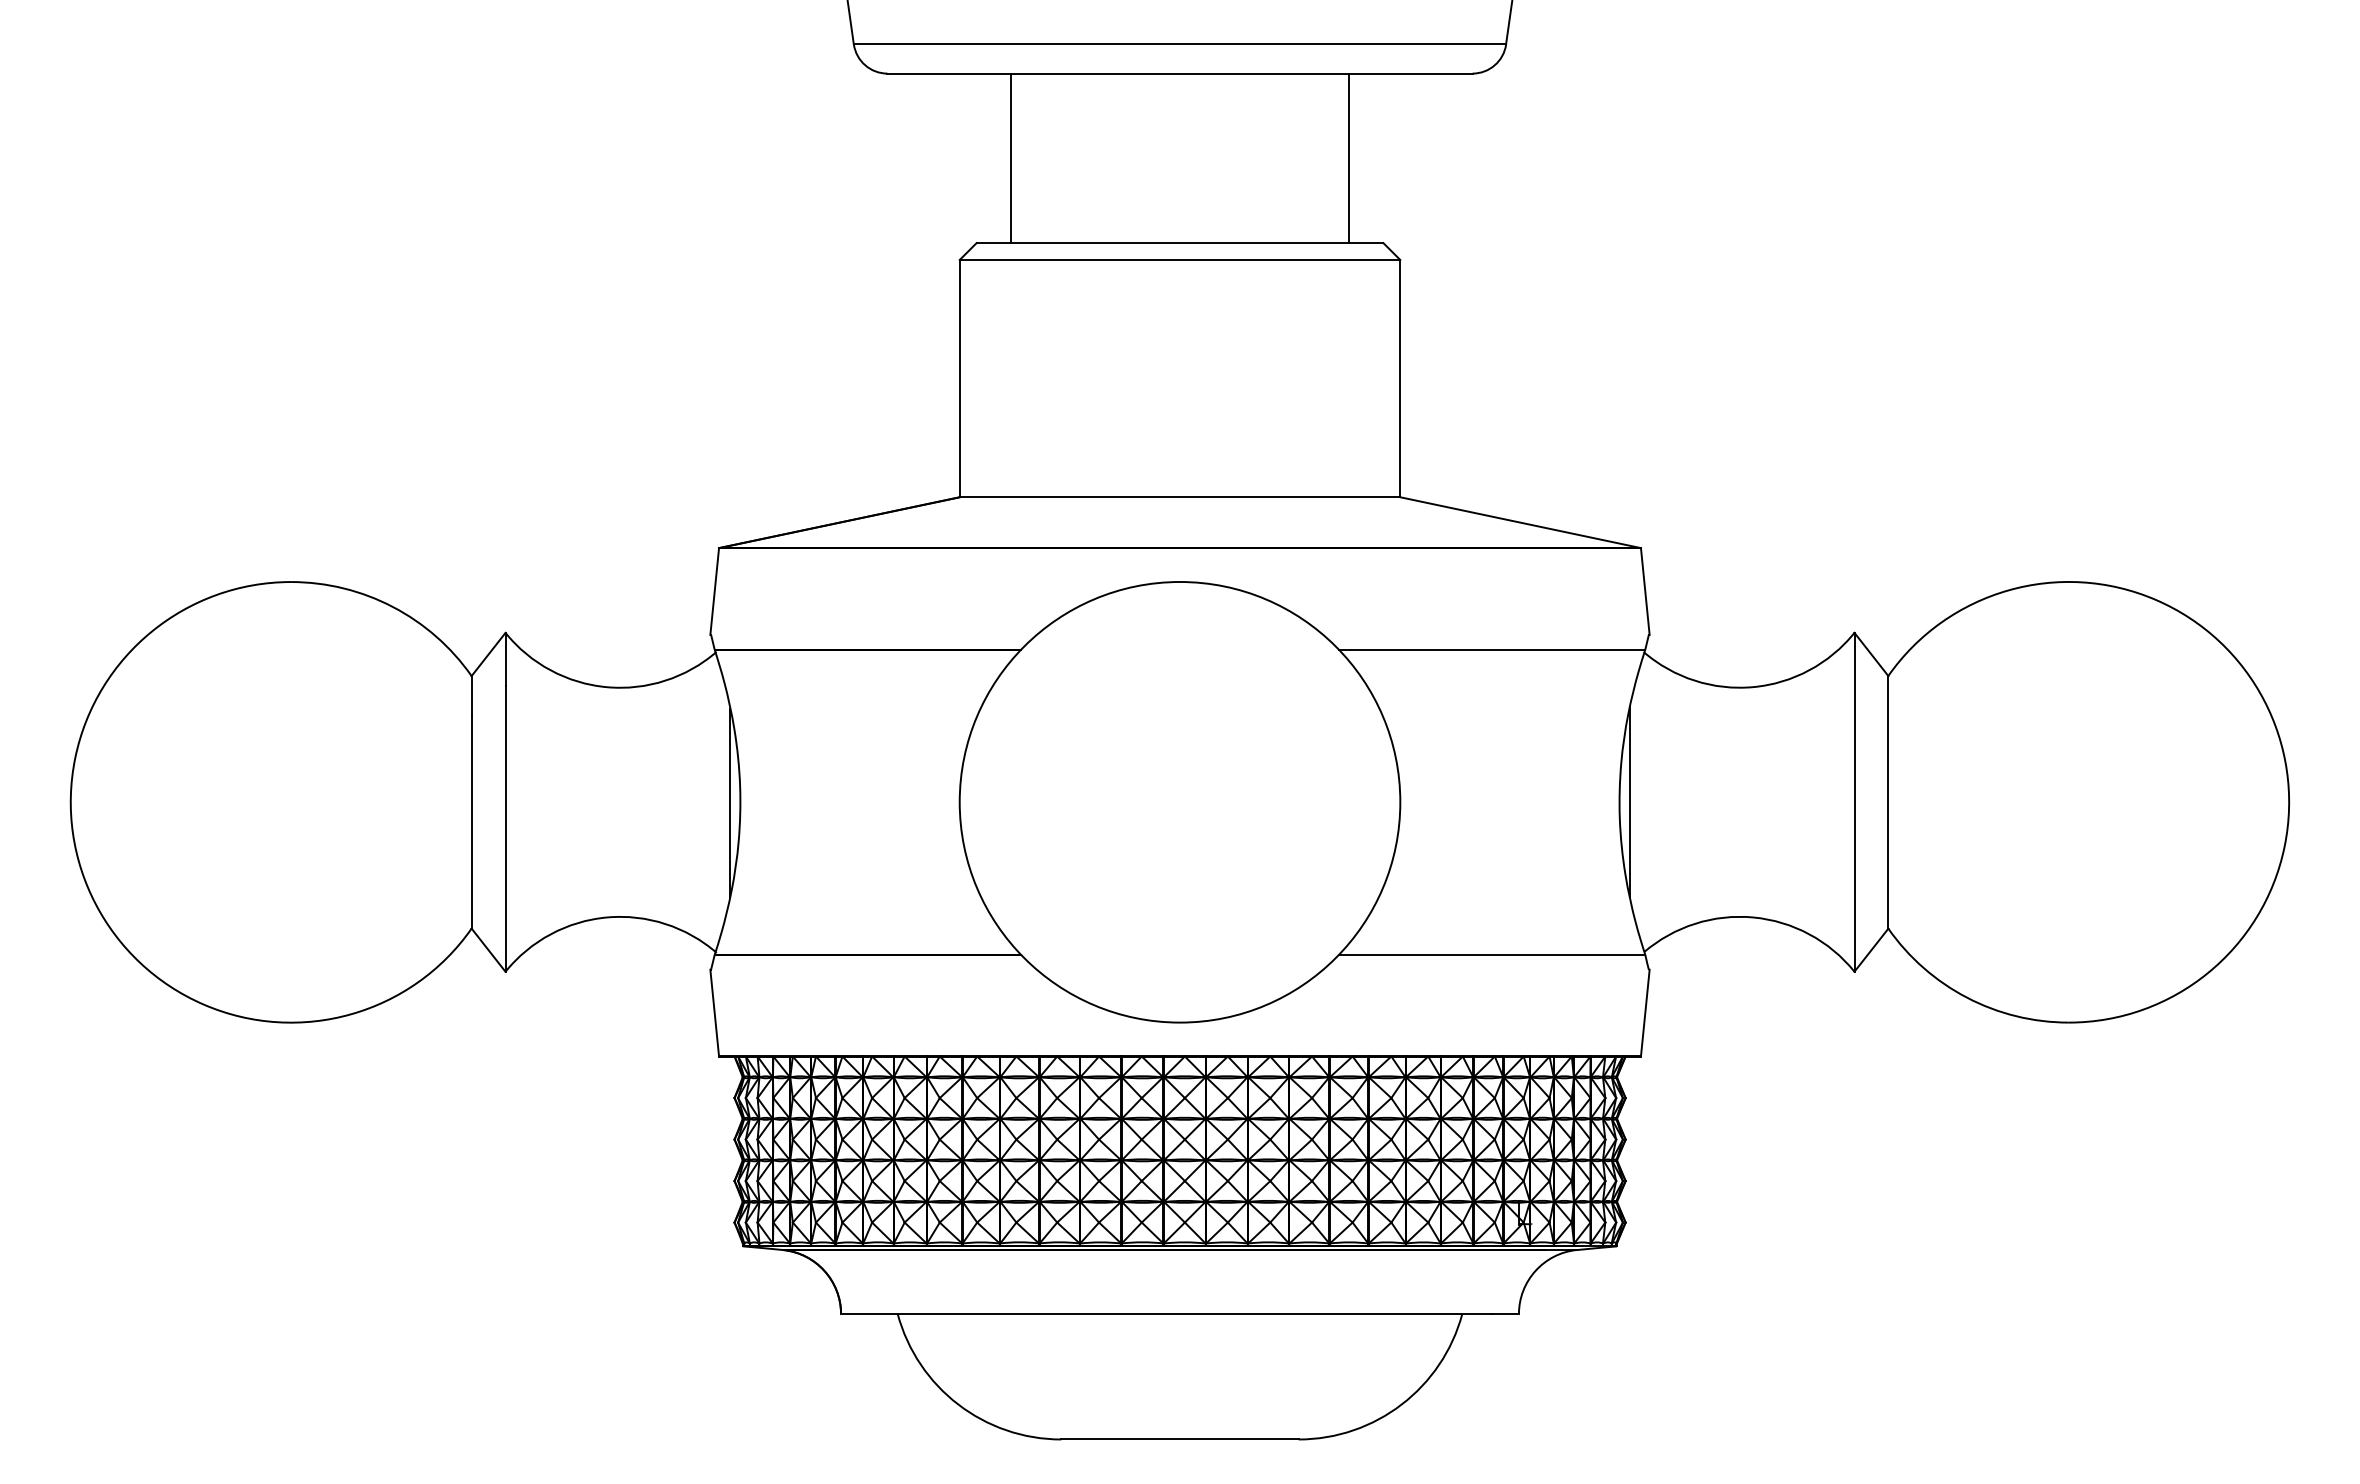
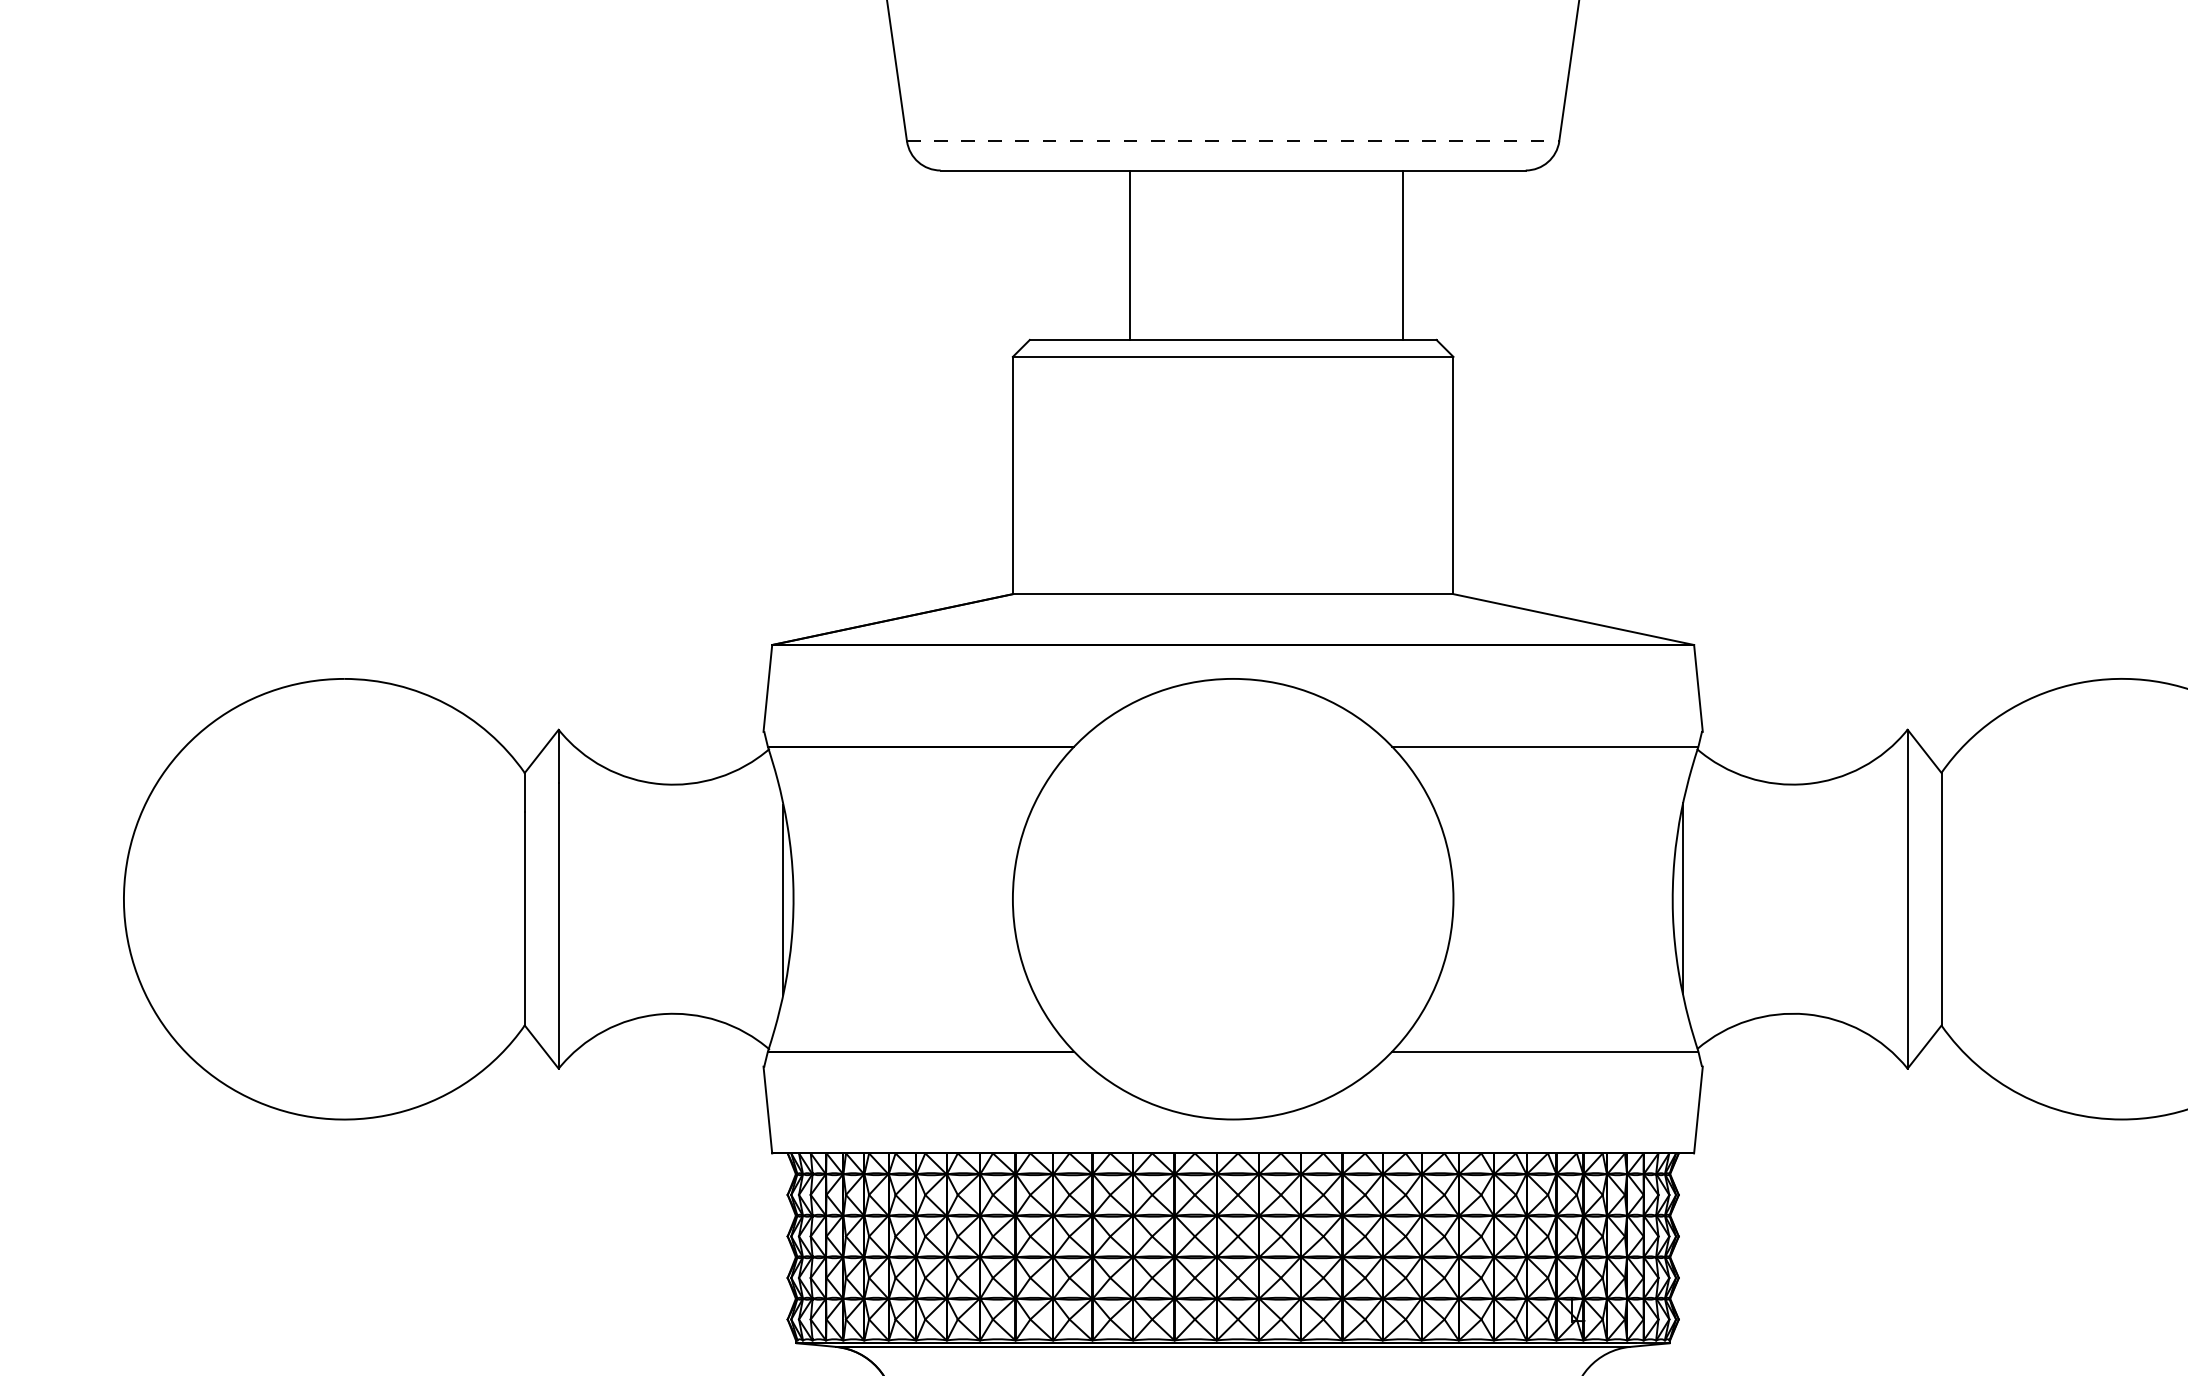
line: (1180, 44) -> (1233, 141), solid -> dashed
line: (1010, 158) -> (1129, 255), moved

